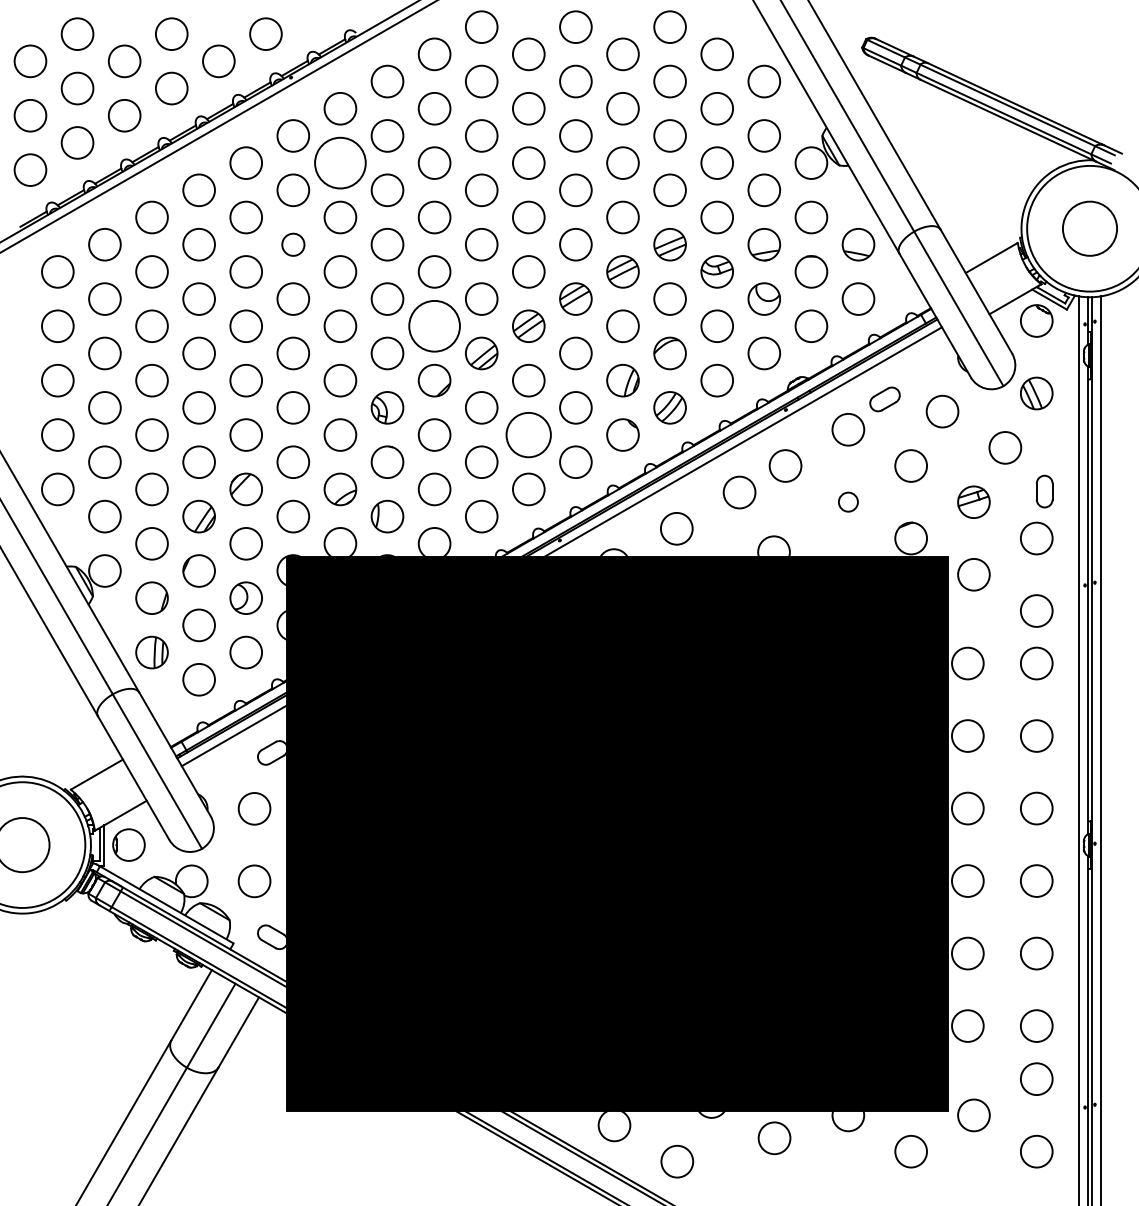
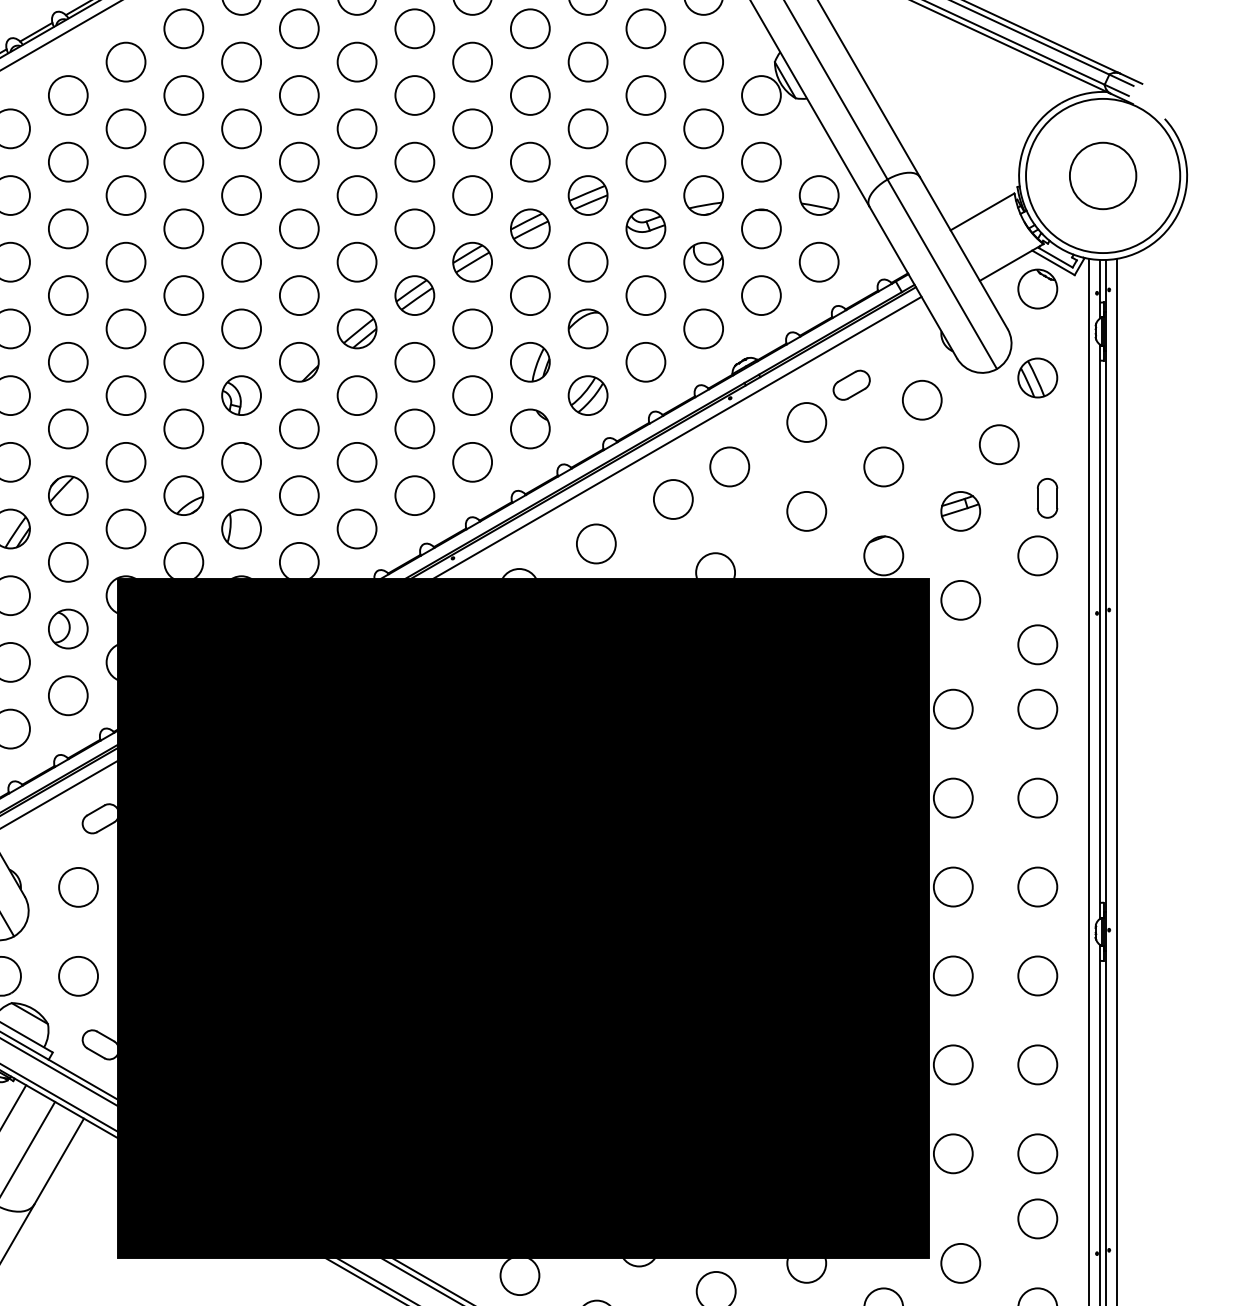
circle: (340, 162) -> (183, 94), size x0.62
circle: (293, 244) -> (126, 195), size x1.43
circle: (434, 326) -> (299, 295), size x0.62
circle: (528, 434) -> (414, 428), size x0.71
circle: (848, 501) -> (806, 510), size x1.67

